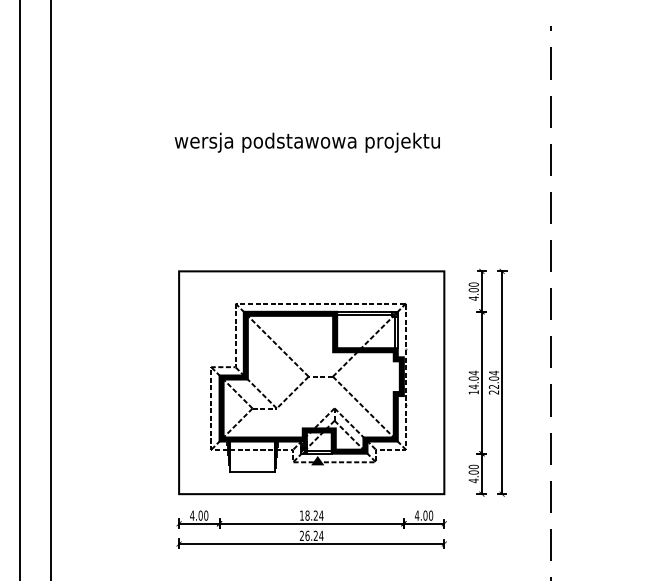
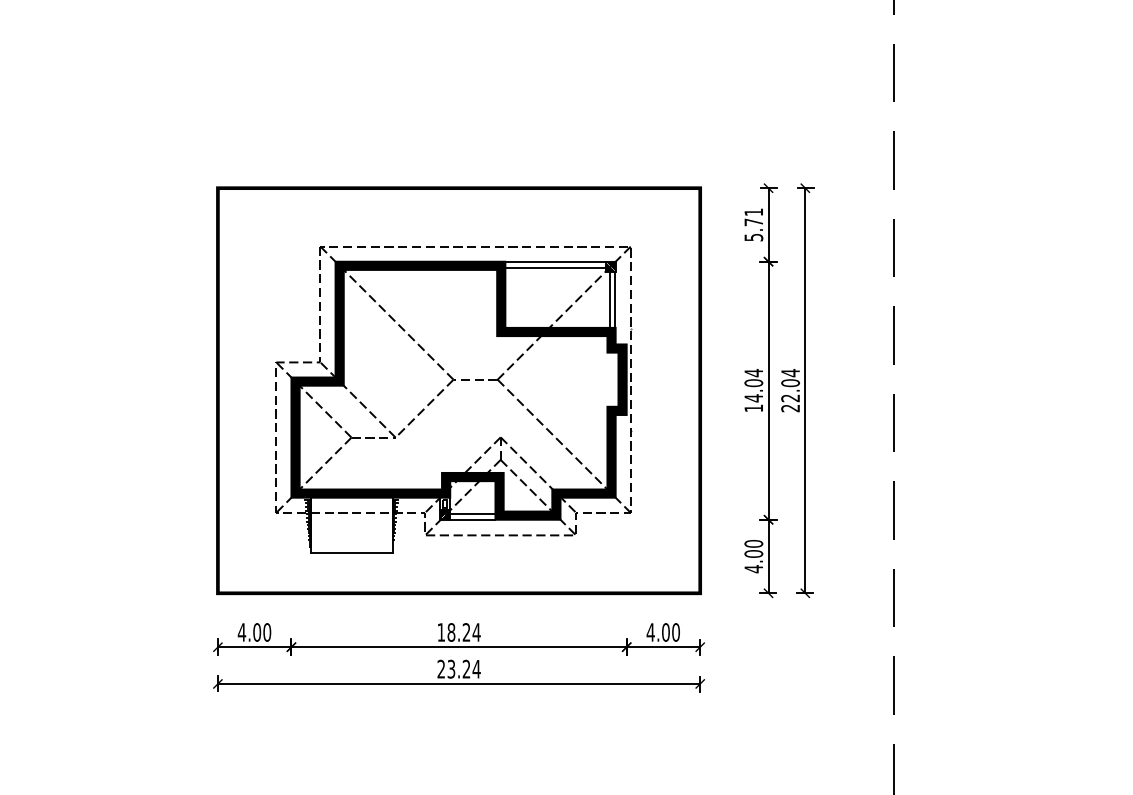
text: (473, 291) -> (753, 224), 4.00 -> 5.71
fill: (317, 460) -> (469, 532), removed
text: (307, 535) -> (451, 668), 26.24 -> 23.24

